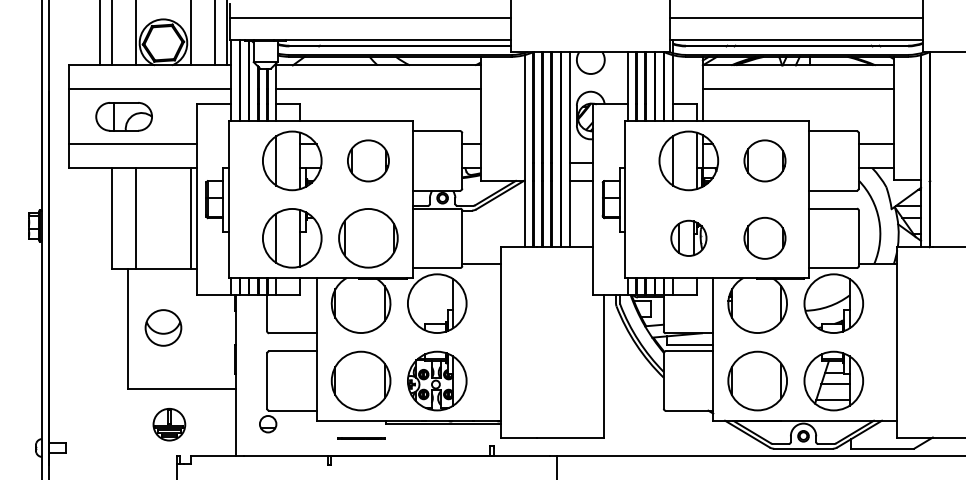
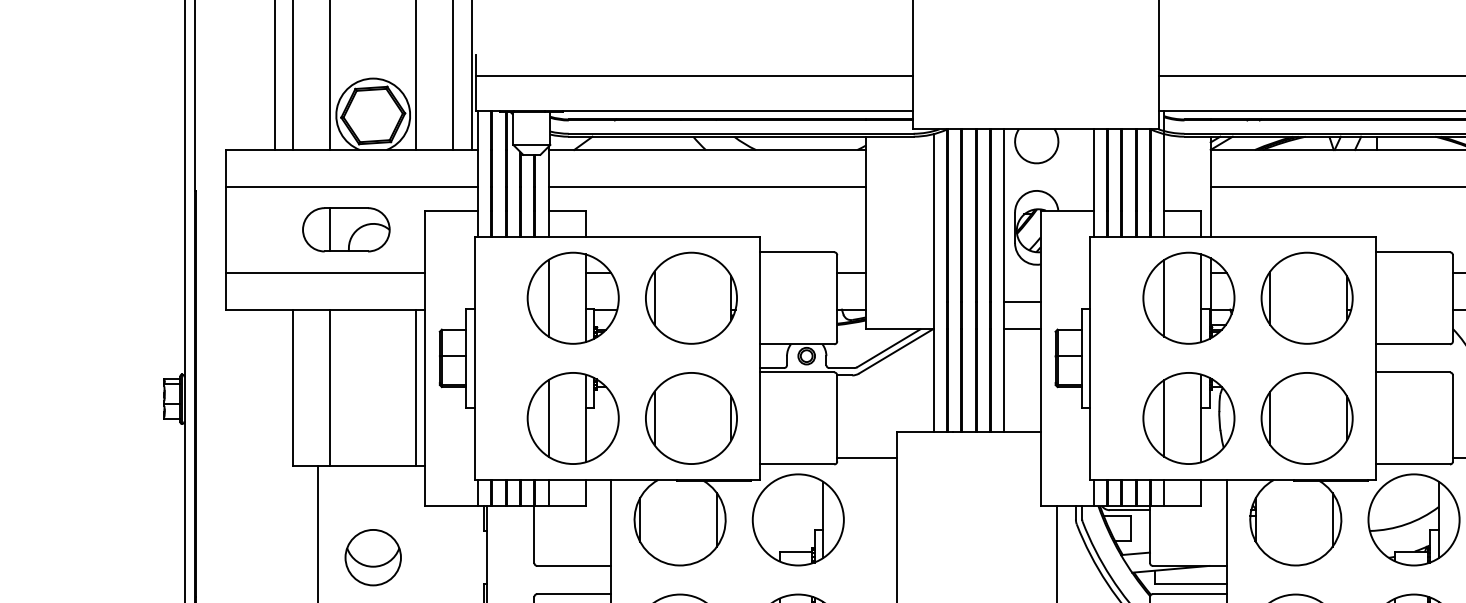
part: (123, 116) -> (345, 229), moved
part: (368, 160) -> (691, 297), size x1.43
part: (764, 160) -> (1306, 297), size x1.43
part: (688, 238) -> (1188, 418), size x1.67
part: (764, 238) -> (1306, 418), size x1.43

